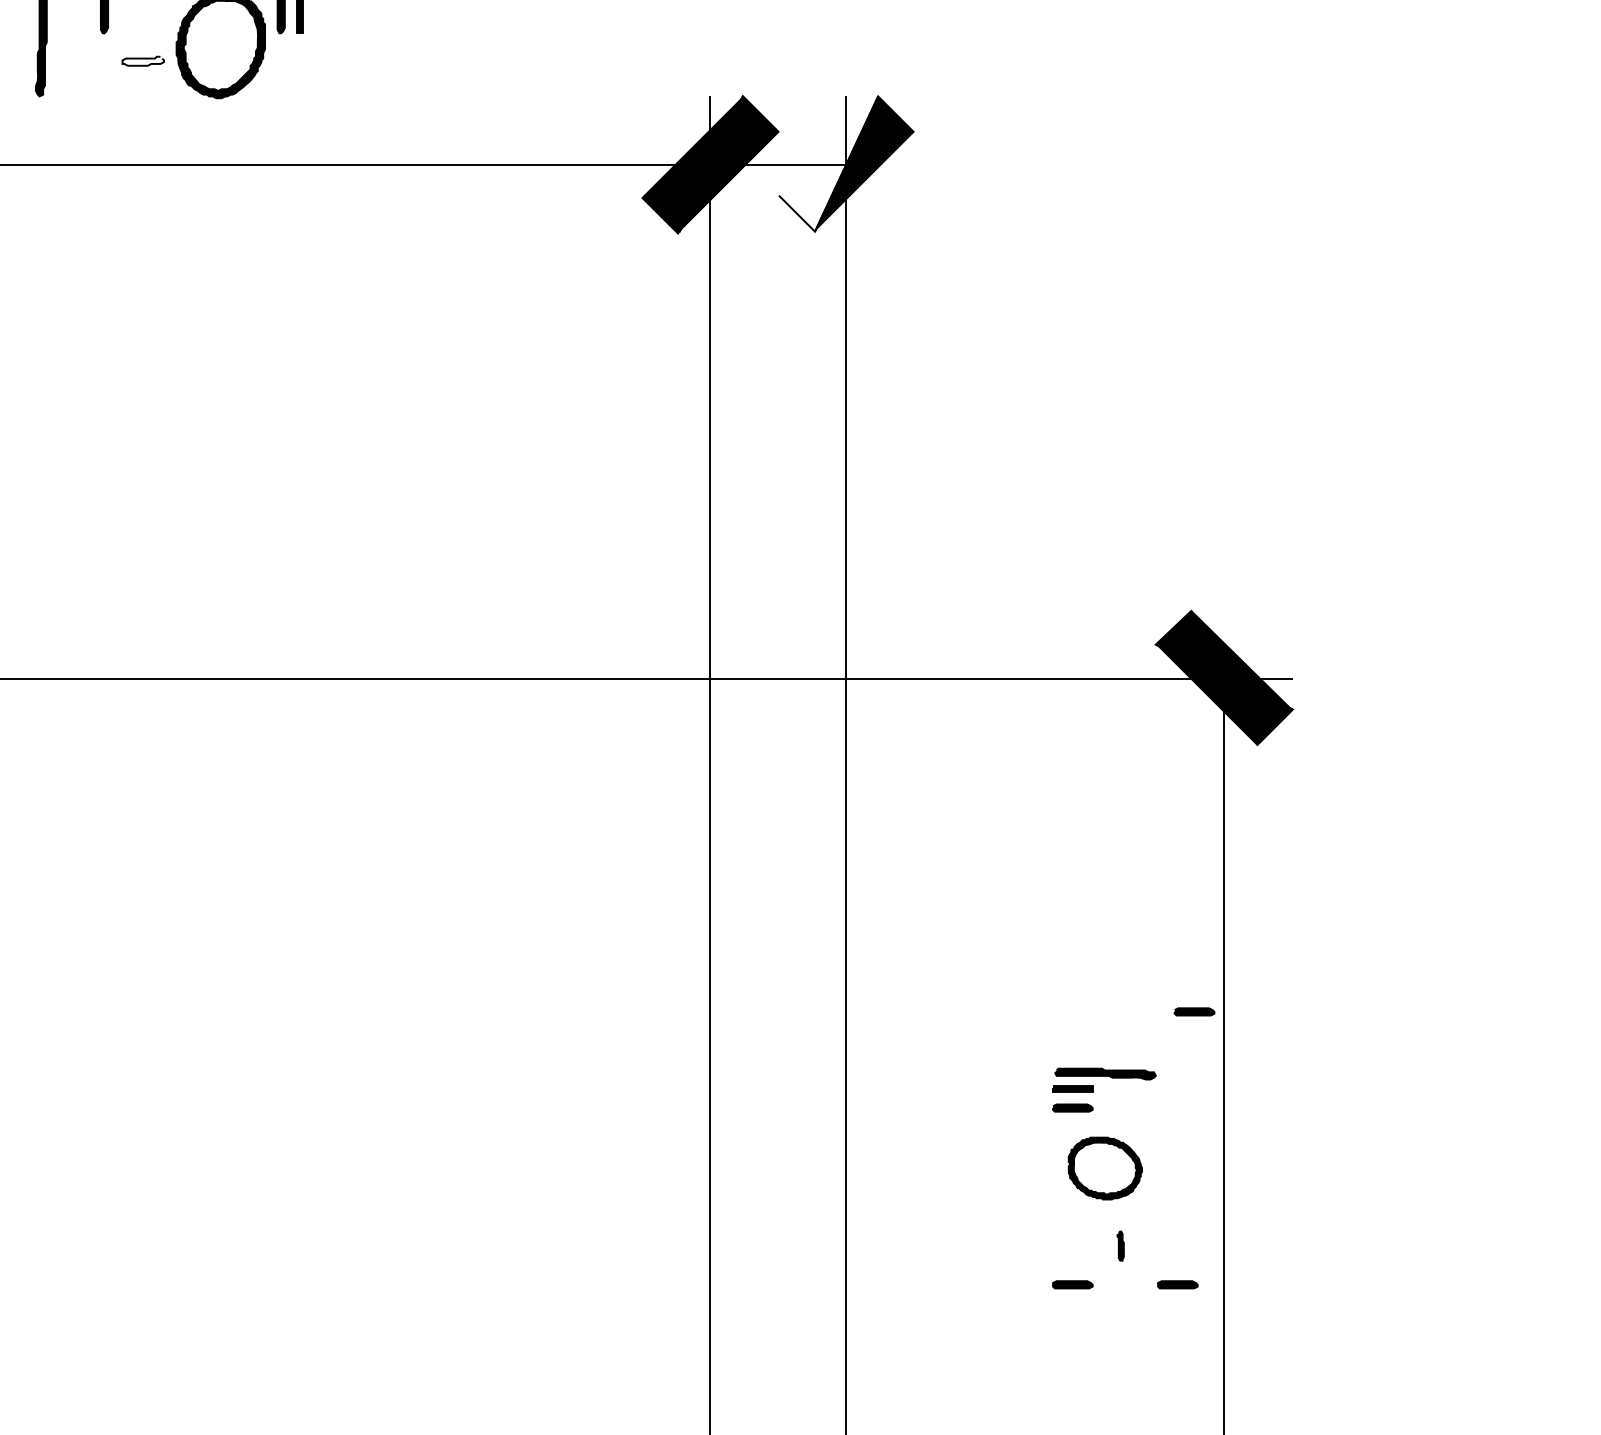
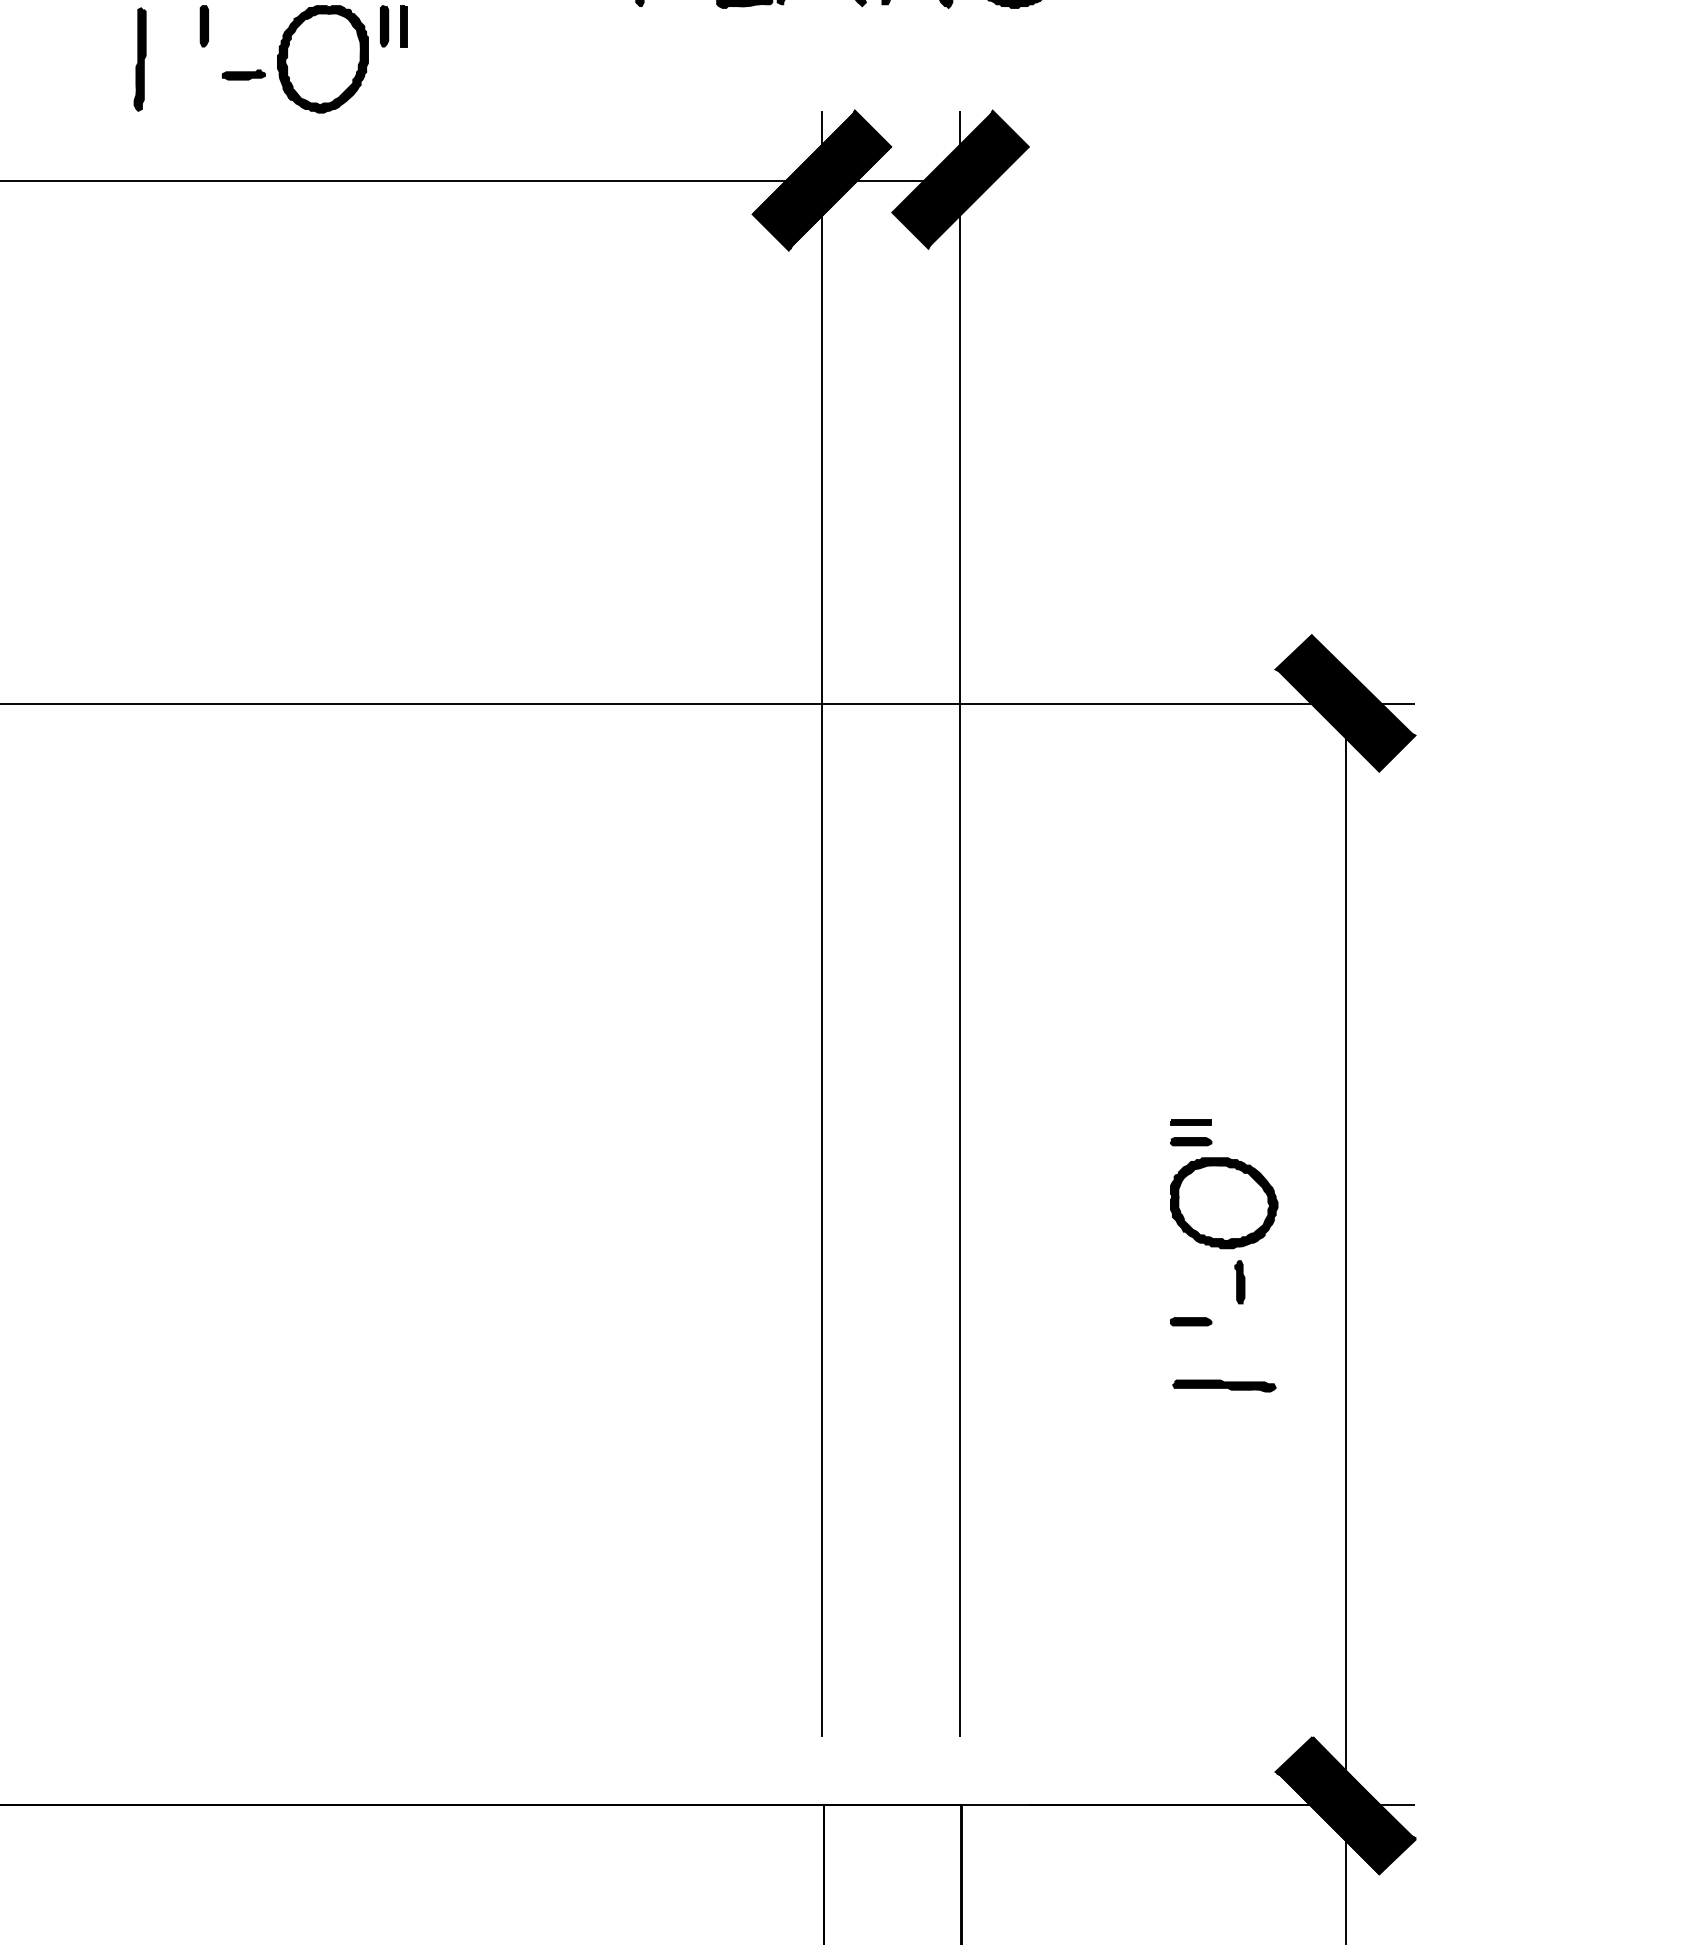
fill: (142, 60) -> (243, 74), added
fill: (827, 163) -> (941, 179), added
part: (1194, 1011) -> (1315, 1043), removed
part: (1105, 1073) -> (1224, 1385), moved
part: (1105, 1168) -> (1224, 1203), size x1.43
part: (1120, 1246) -> (1239, 1282), size x1.43
part: (1178, 1284) -> (1298, 1321), removed

